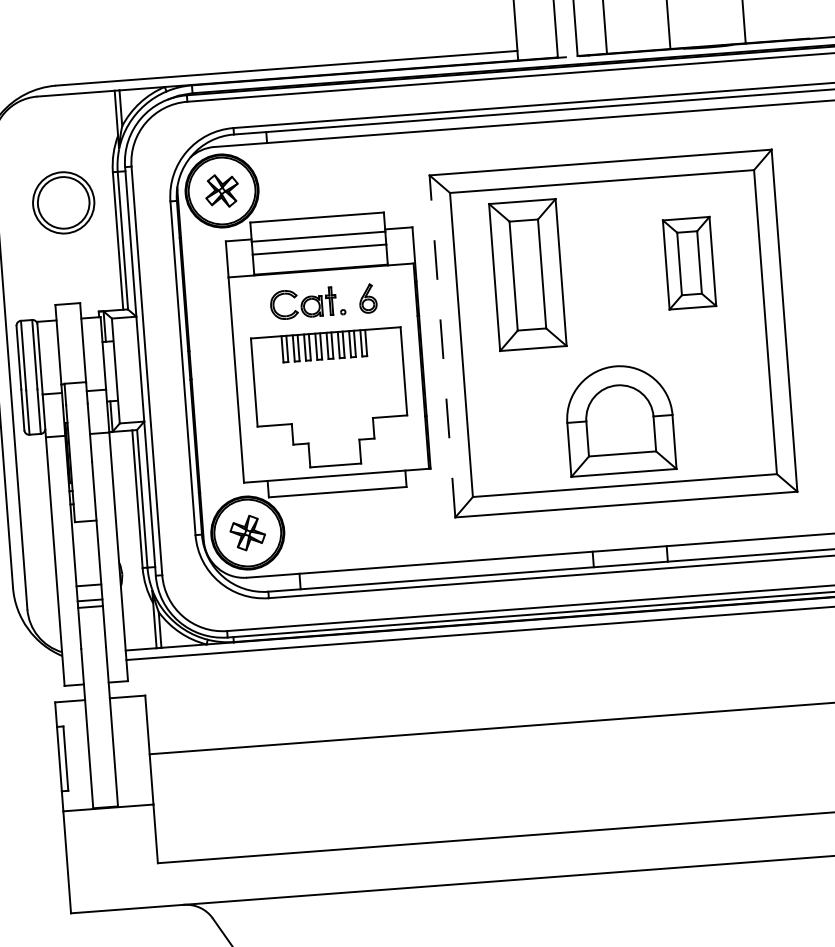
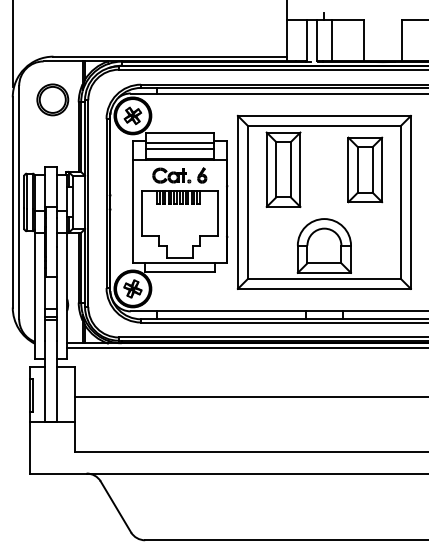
part: (63, 202) -> (52, 99), moved
part: (689, 262) -> (365, 169), size x1.43
line: (441, 346) -> (237, 202), dashed -> solid

